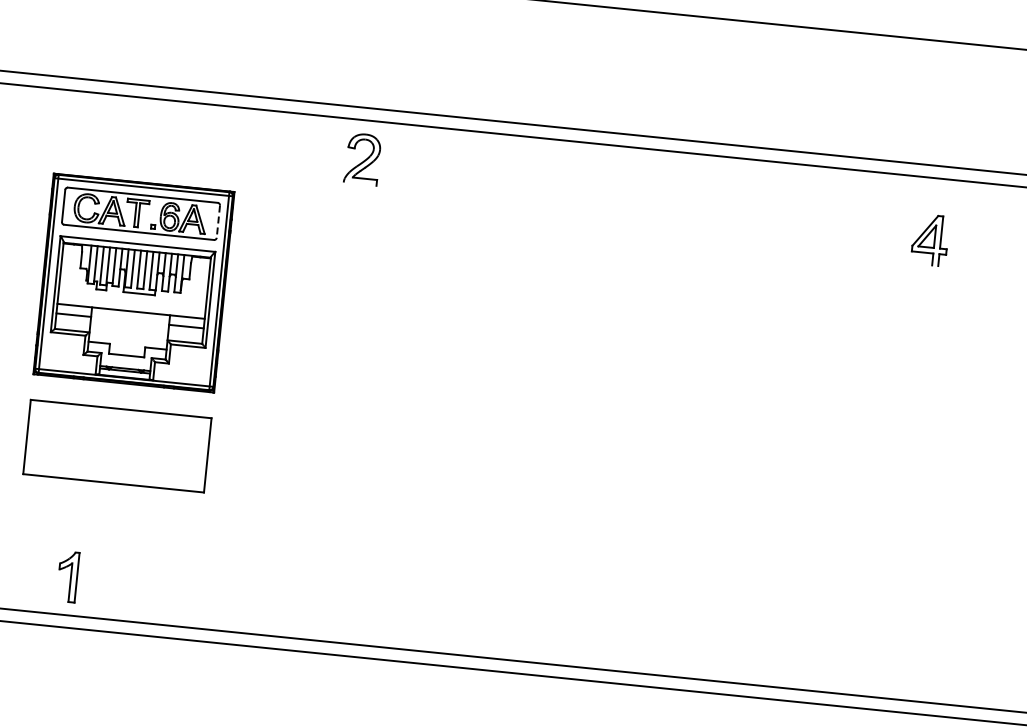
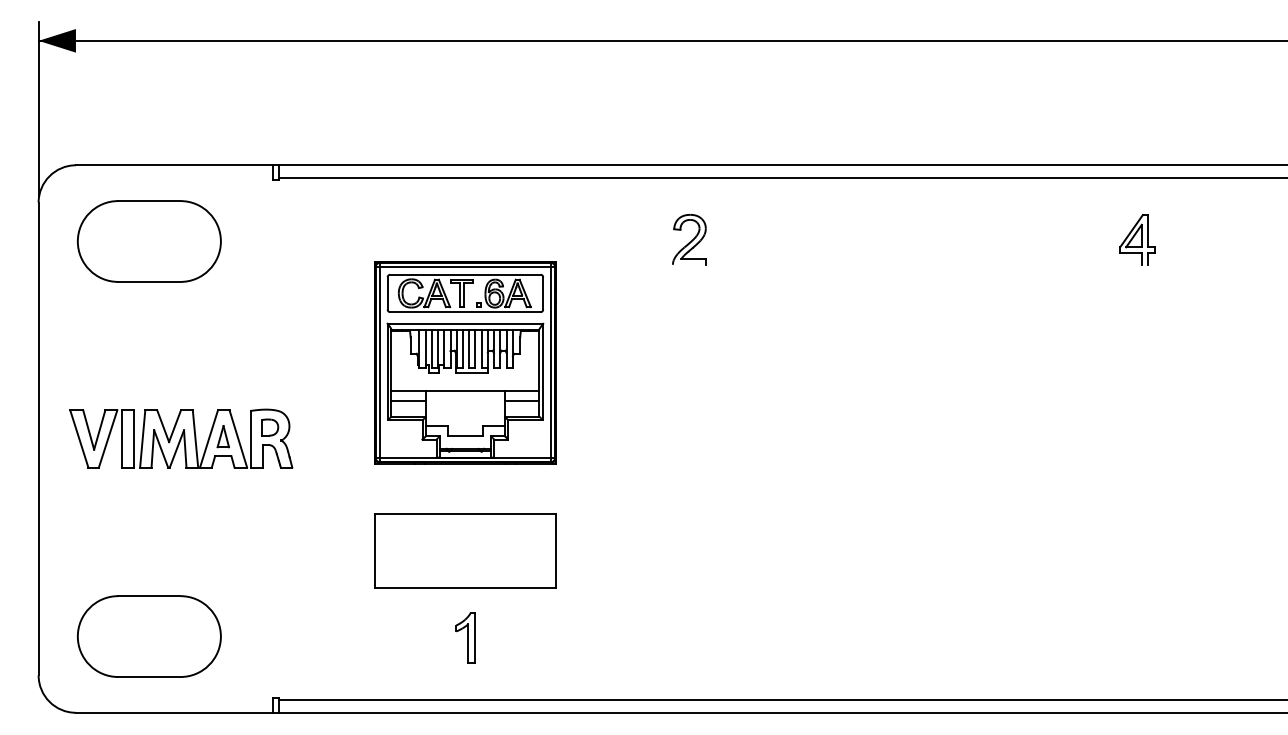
part: (362, 158) -> (689, 239), moved
line: (218, 221) -> (543, 293), dashed -> solid
part: (930, 239) -> (1137, 239), moved
part: (117, 445) -> (465, 550), moved
part: (68, 576) -> (465, 637), moved

